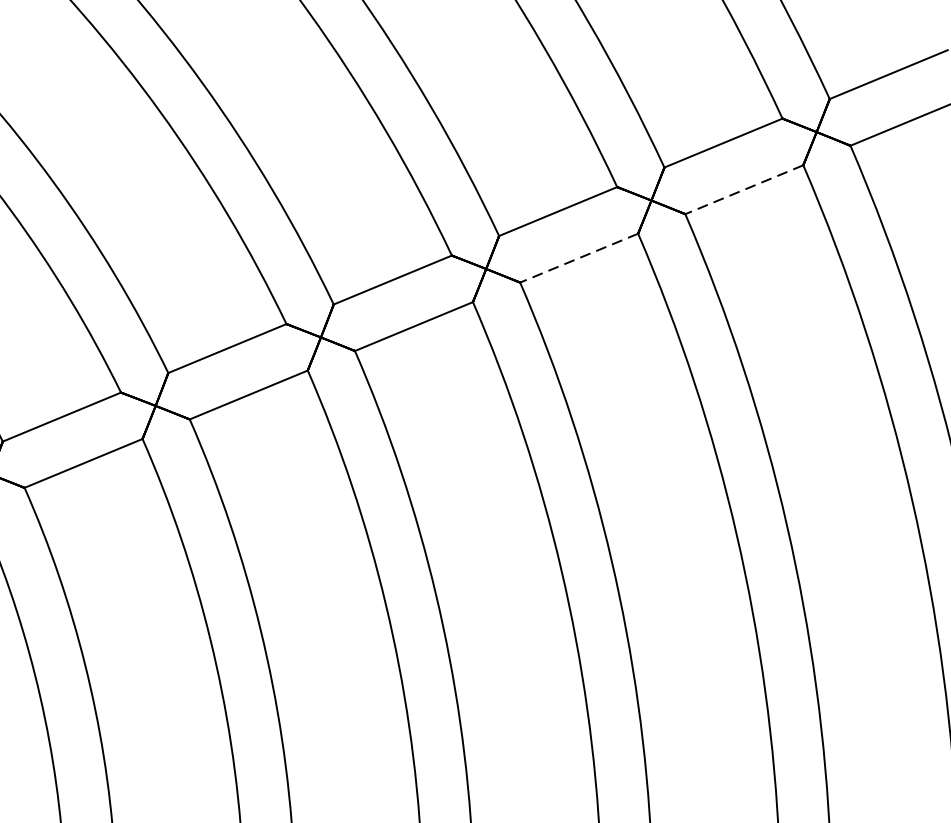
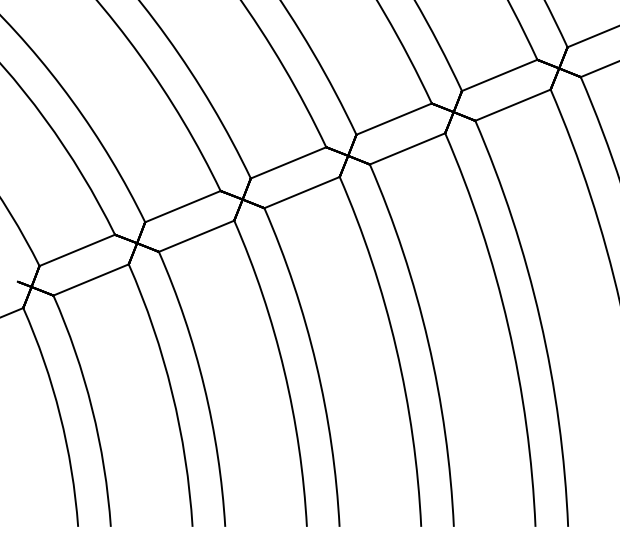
line: (745, 190) -> (513, 105), dashed -> solid
line: (579, 257) -> (407, 148), dashed -> solid

